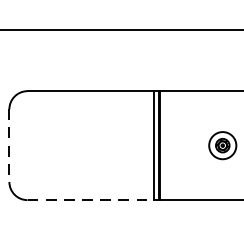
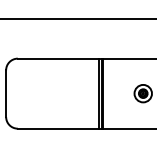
line: (9, 146) -> (6, 94), dashed -> solid
line: (90, 199) -> (58, 128), dashed -> solid

